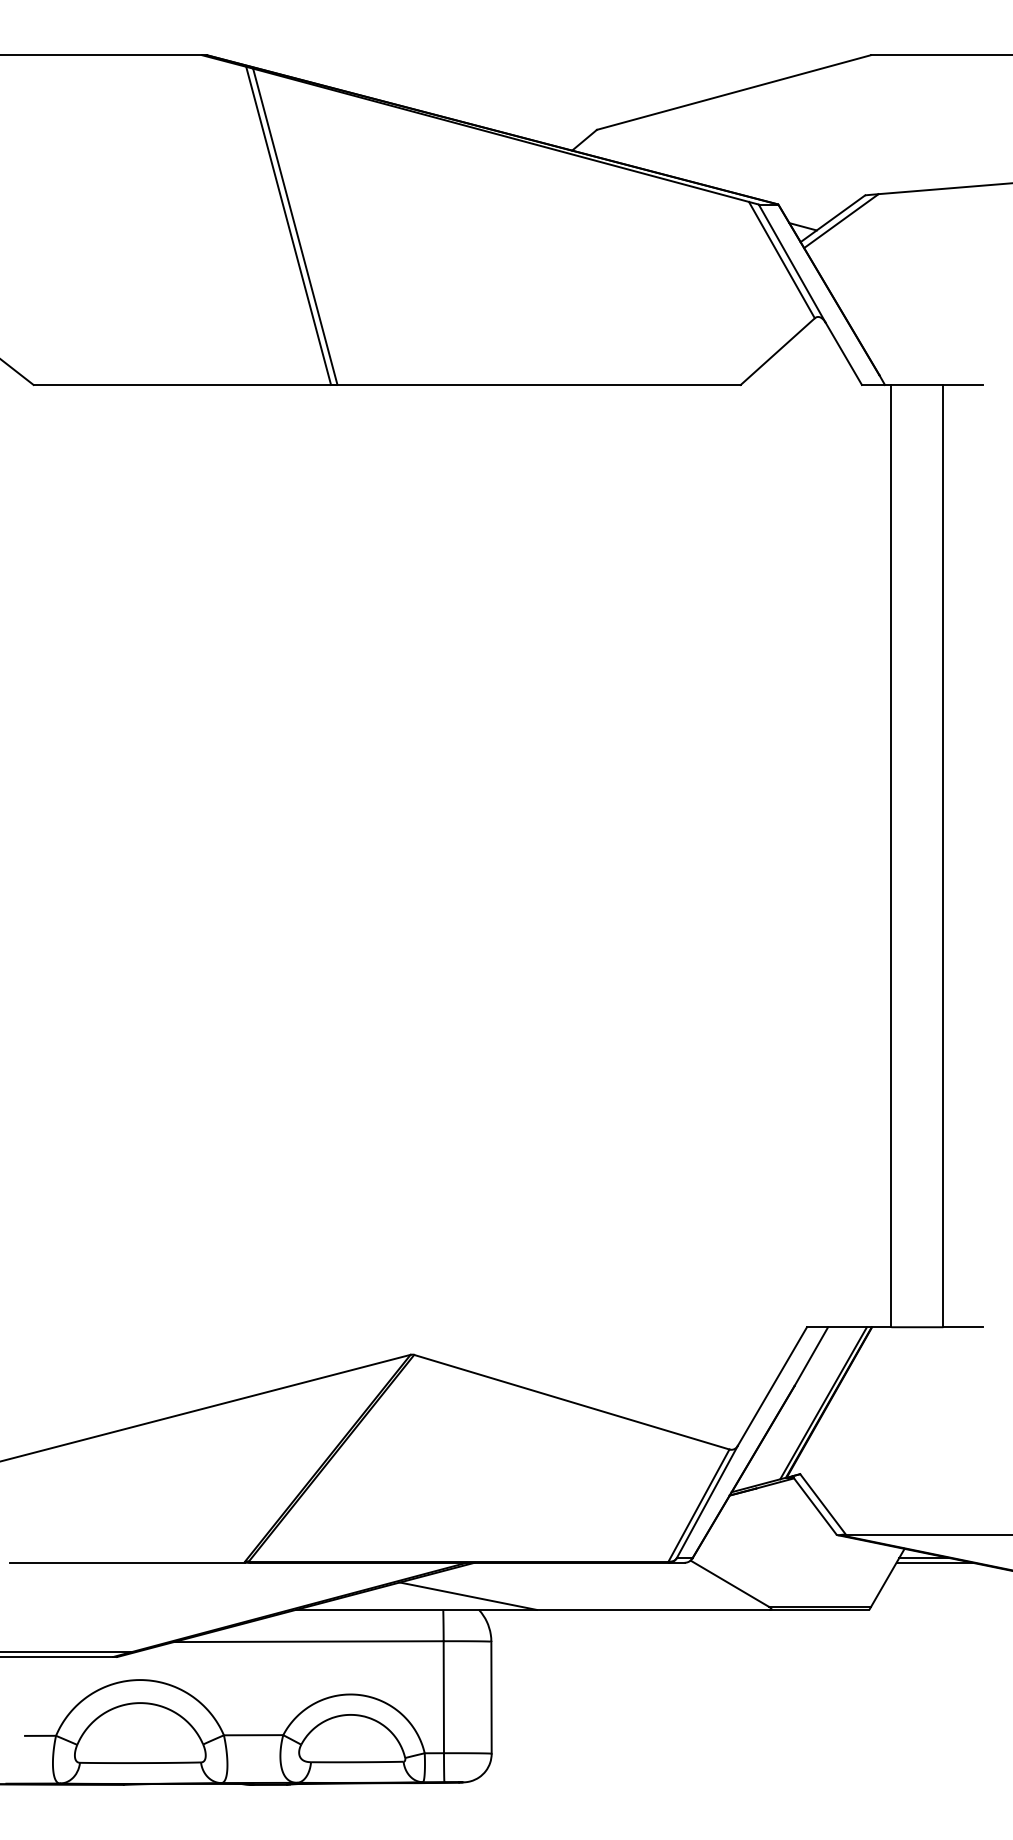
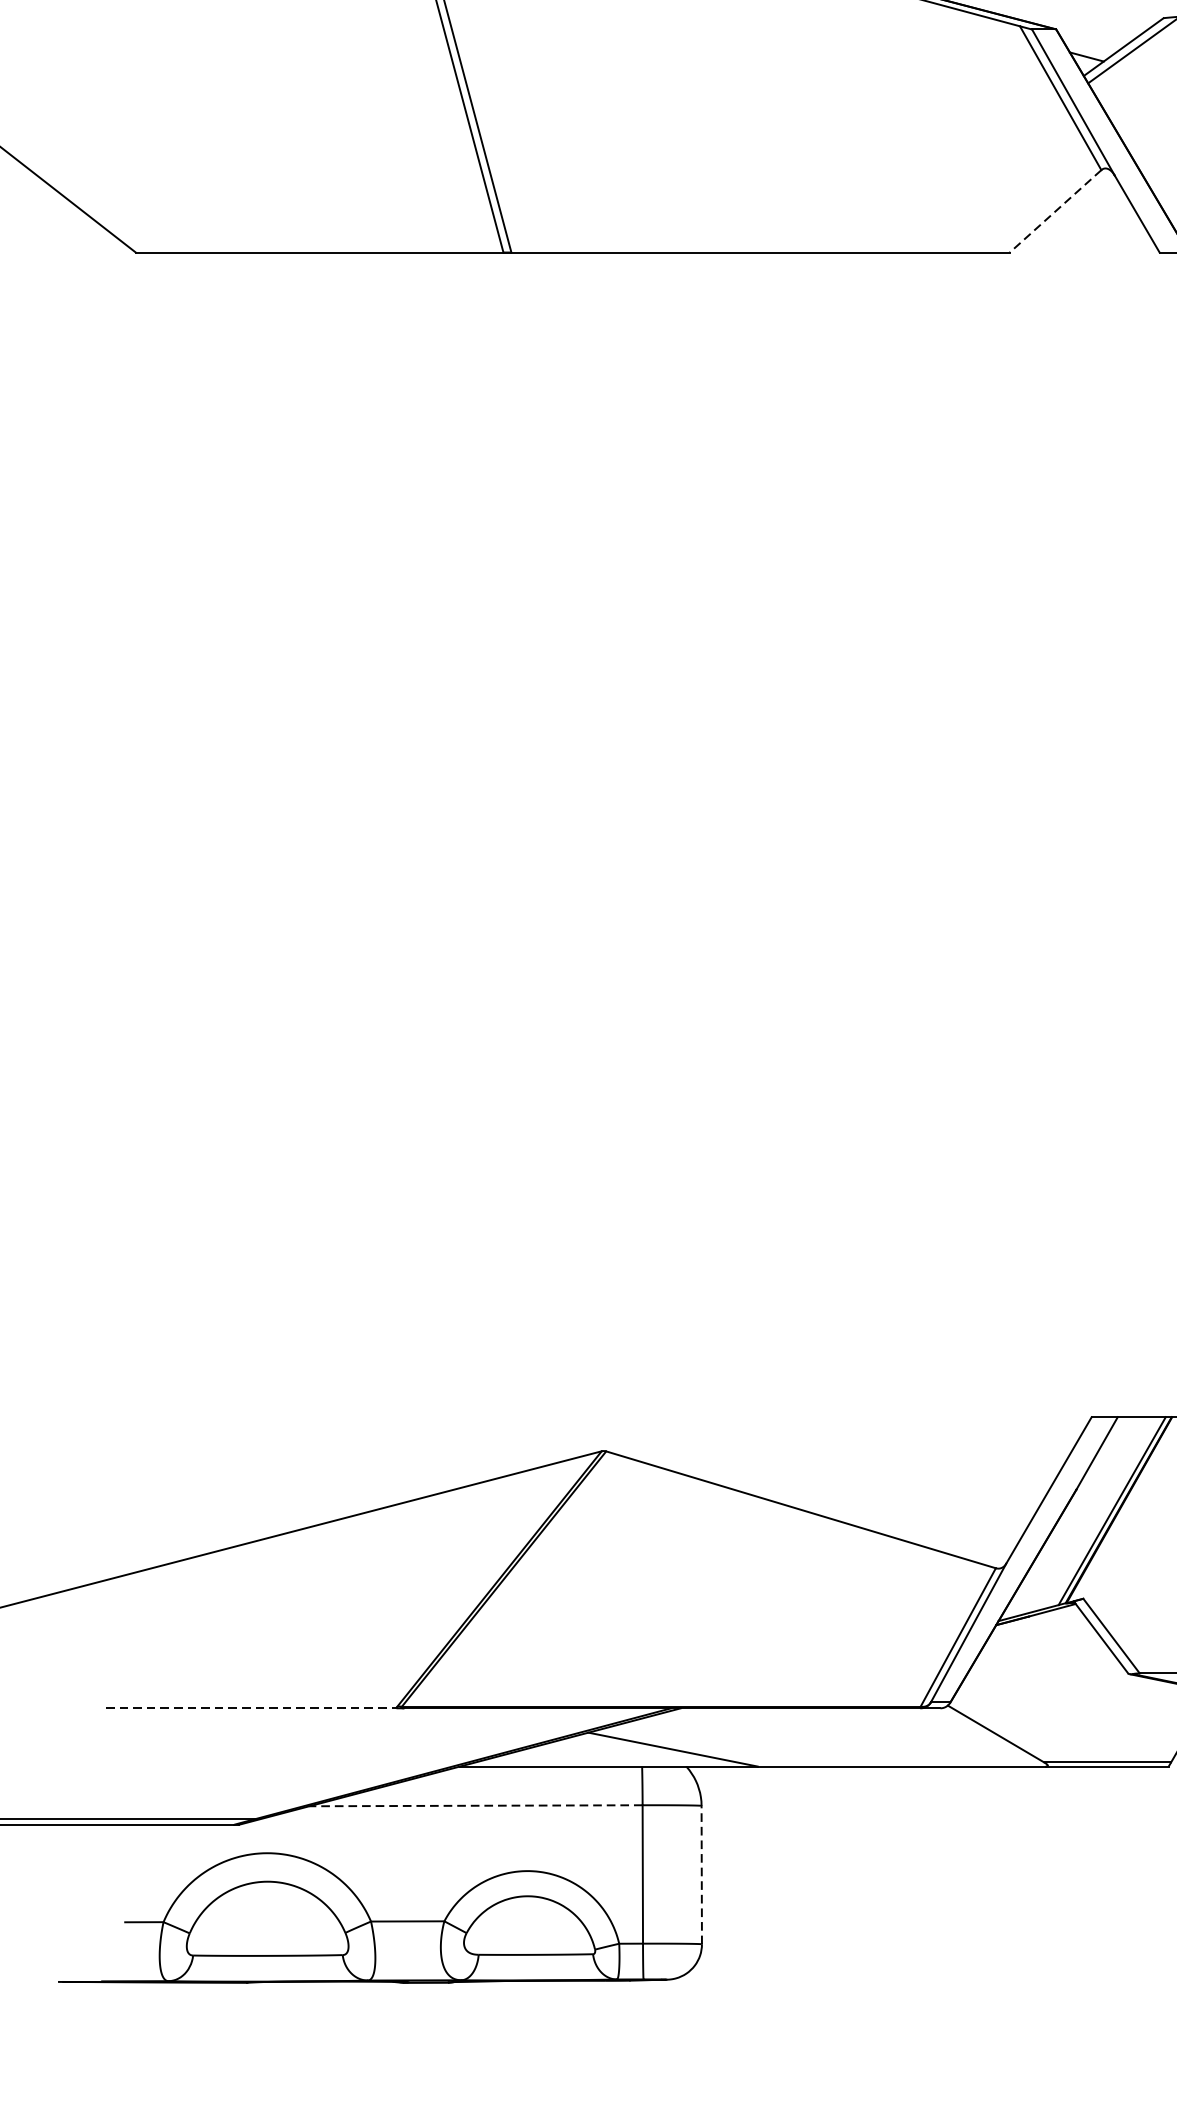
line: (777, 351) -> (1055, 211), solid -> dashed
line: (127, 1562) -> (251, 1707), solid -> dashed
line: (308, 1641) -> (475, 1805), solid -> dashed
line: (491, 1697) -> (701, 1874), solid -> dashed

